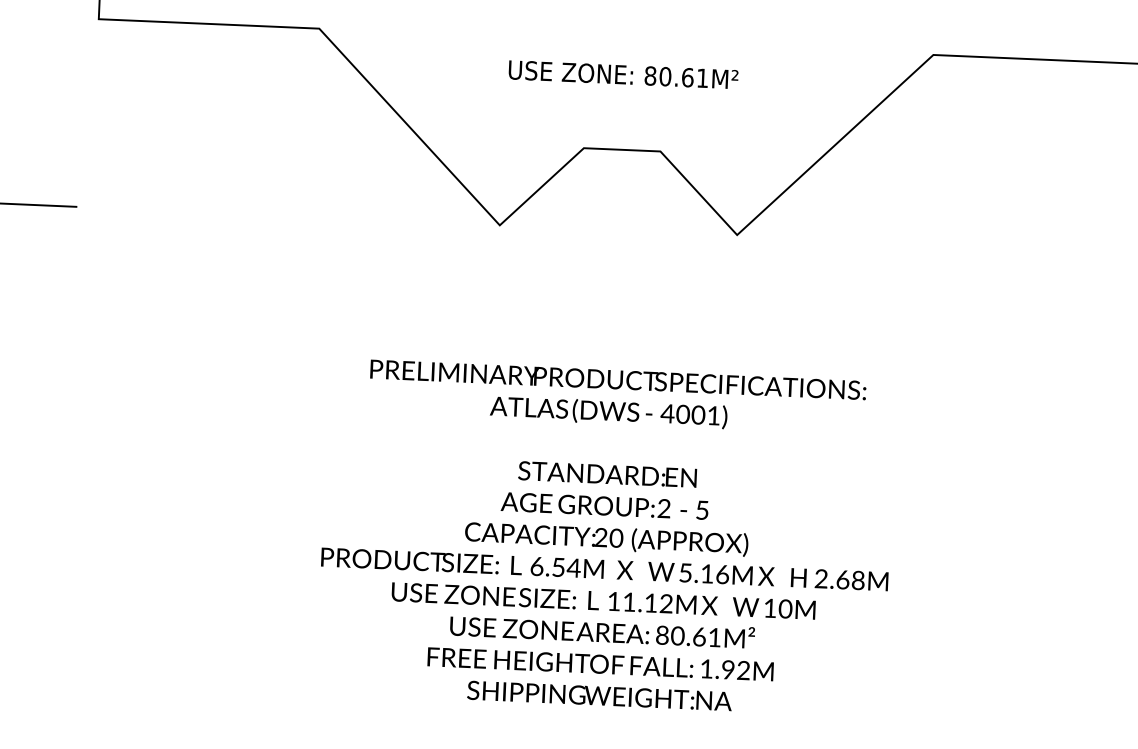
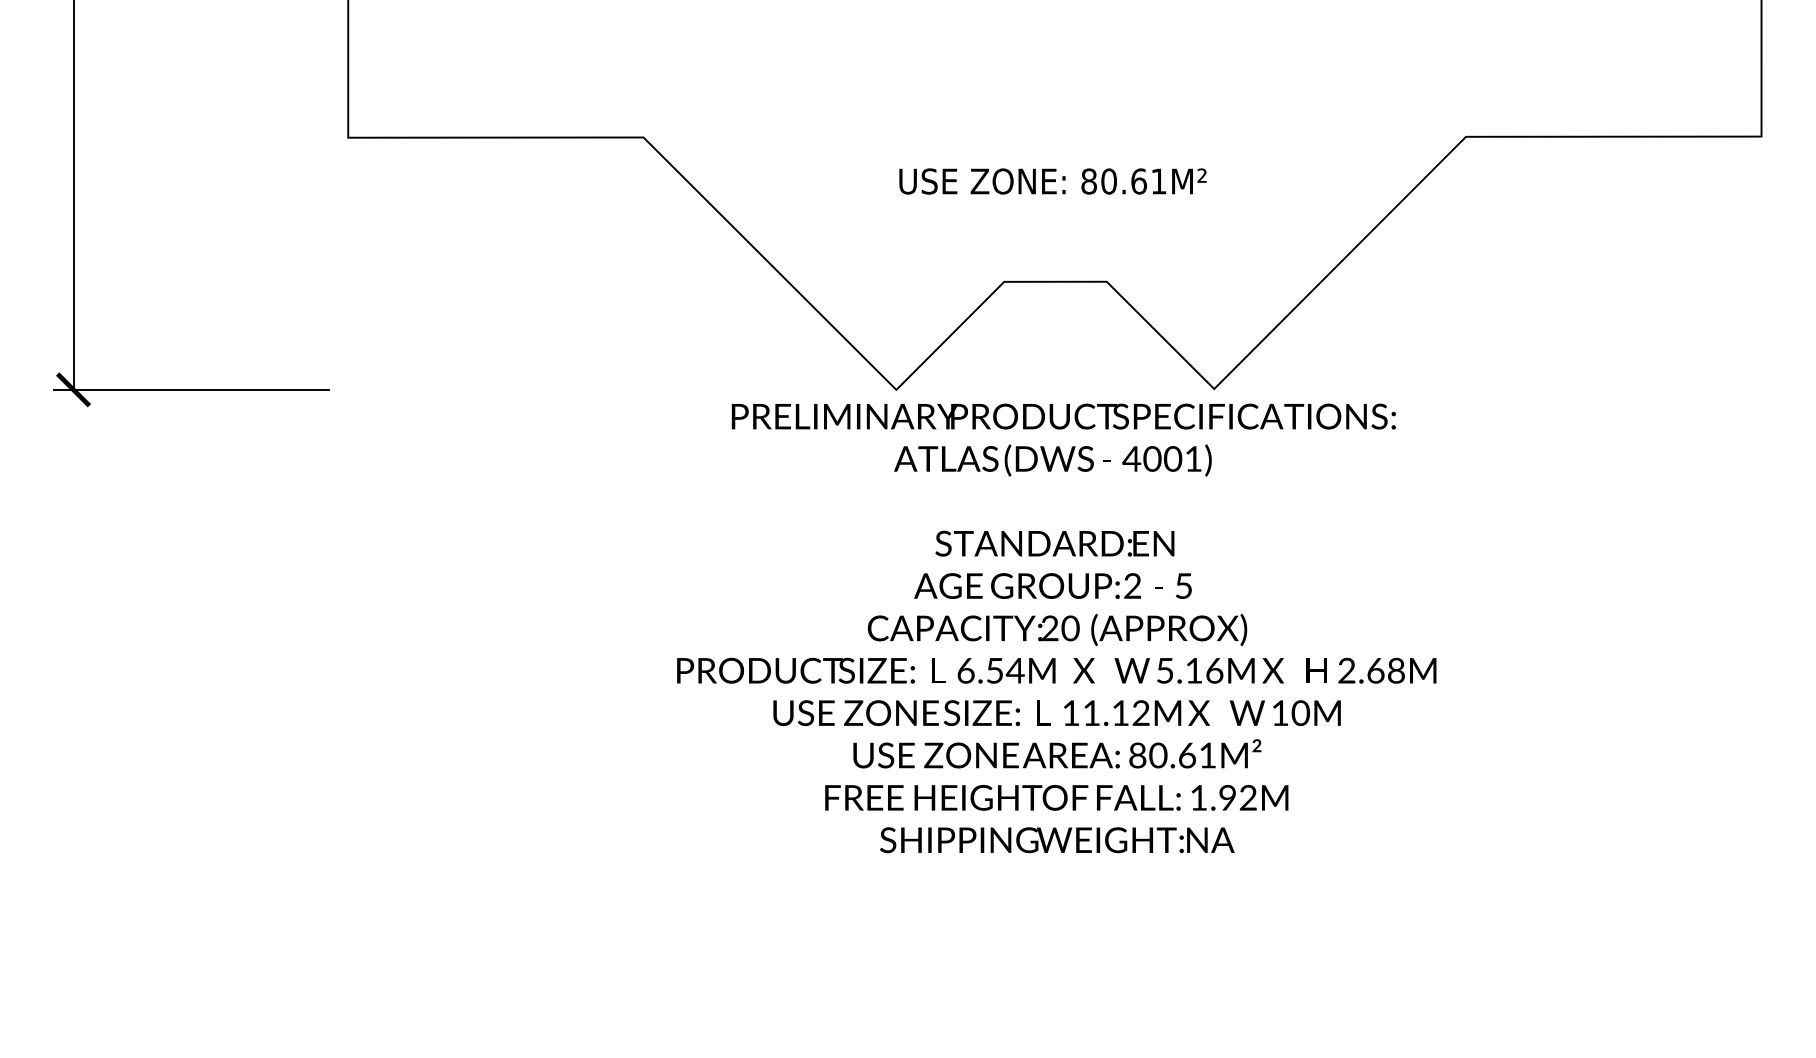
text: (605, 537) -> (1056, 628), moved

